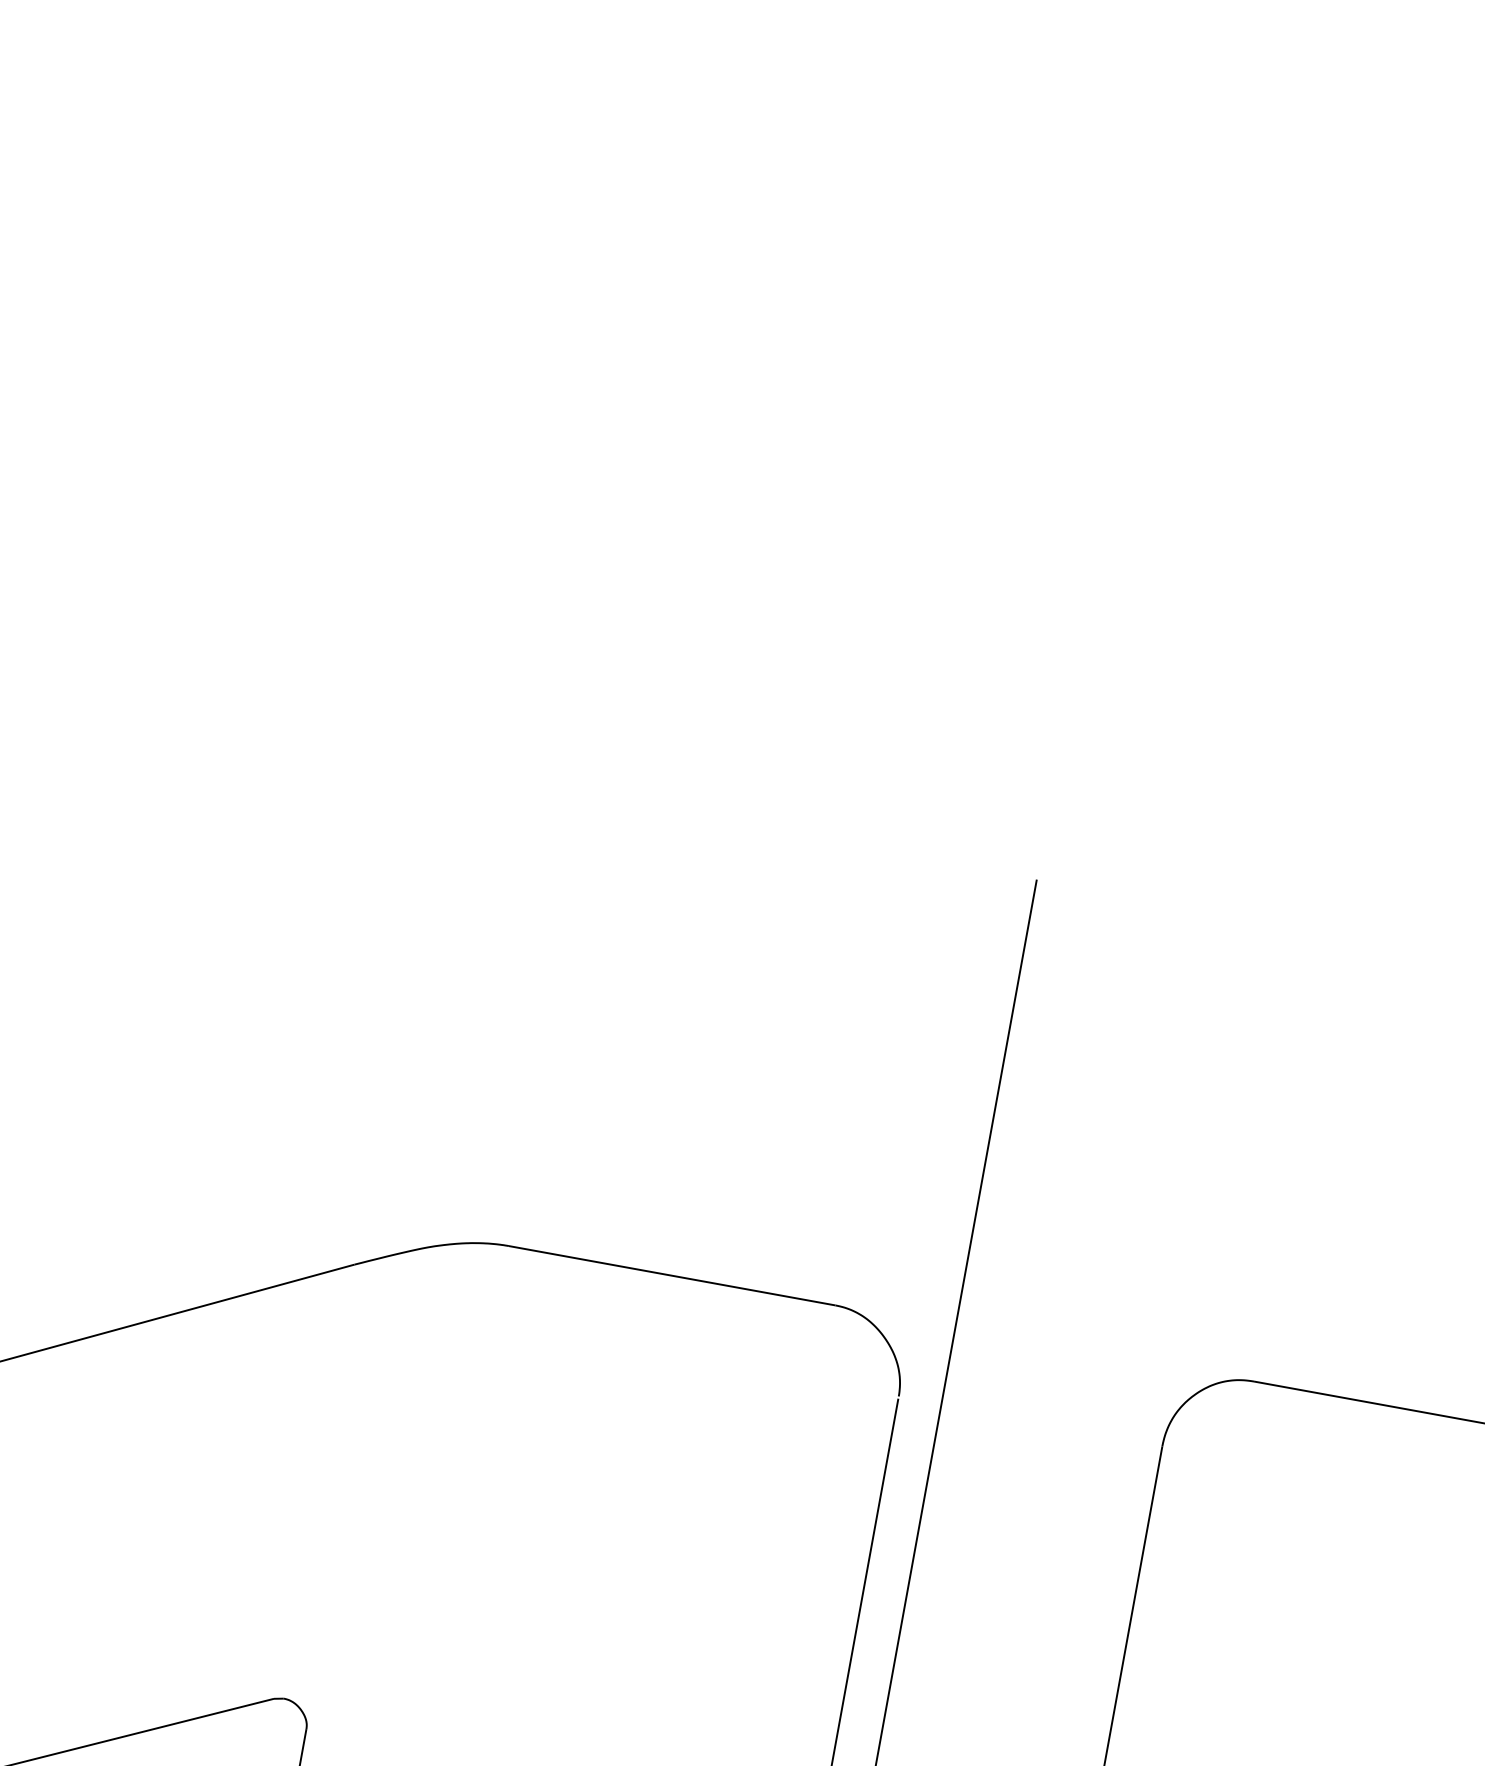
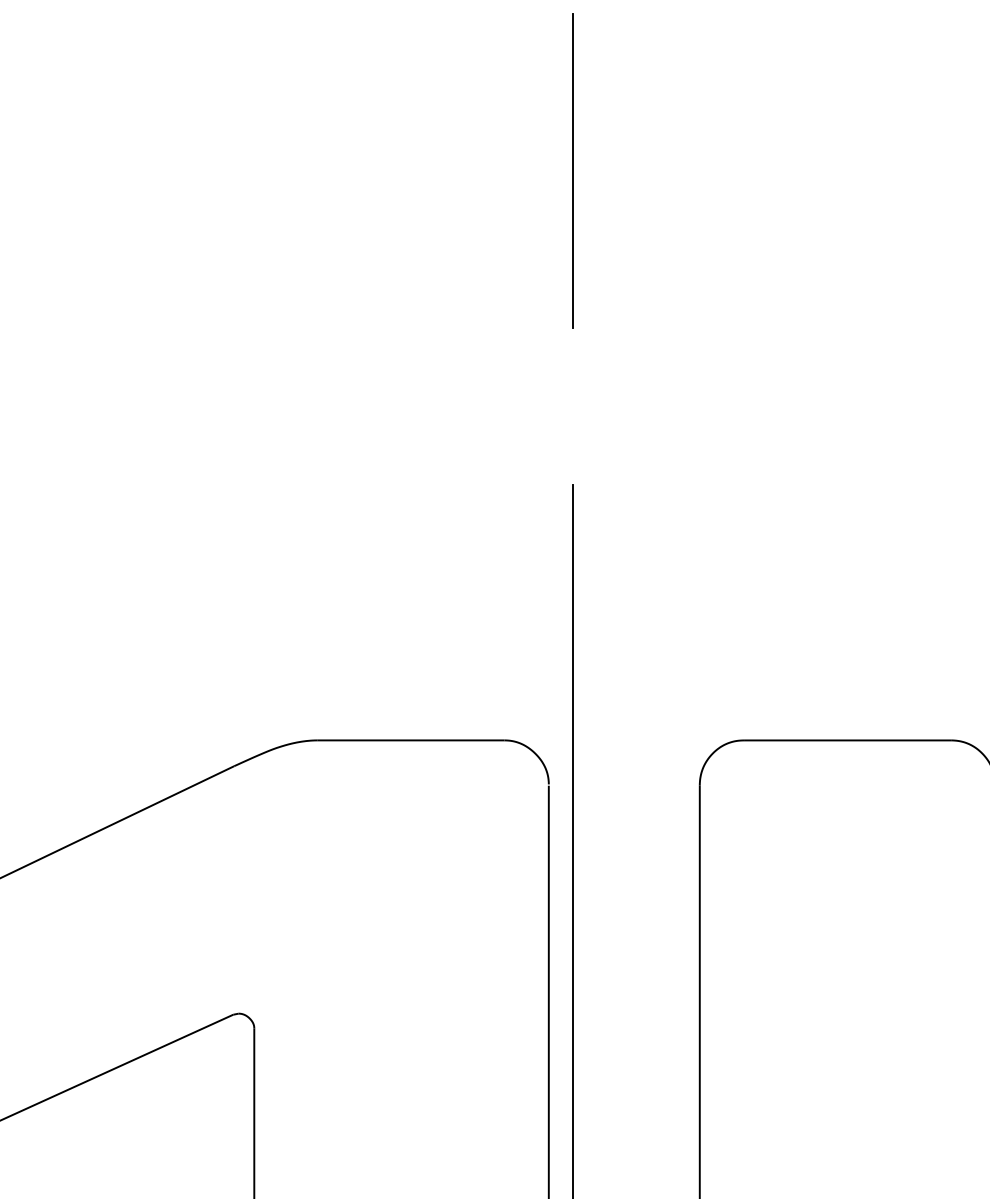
line: (1136, 332) -> (573, 171), added

